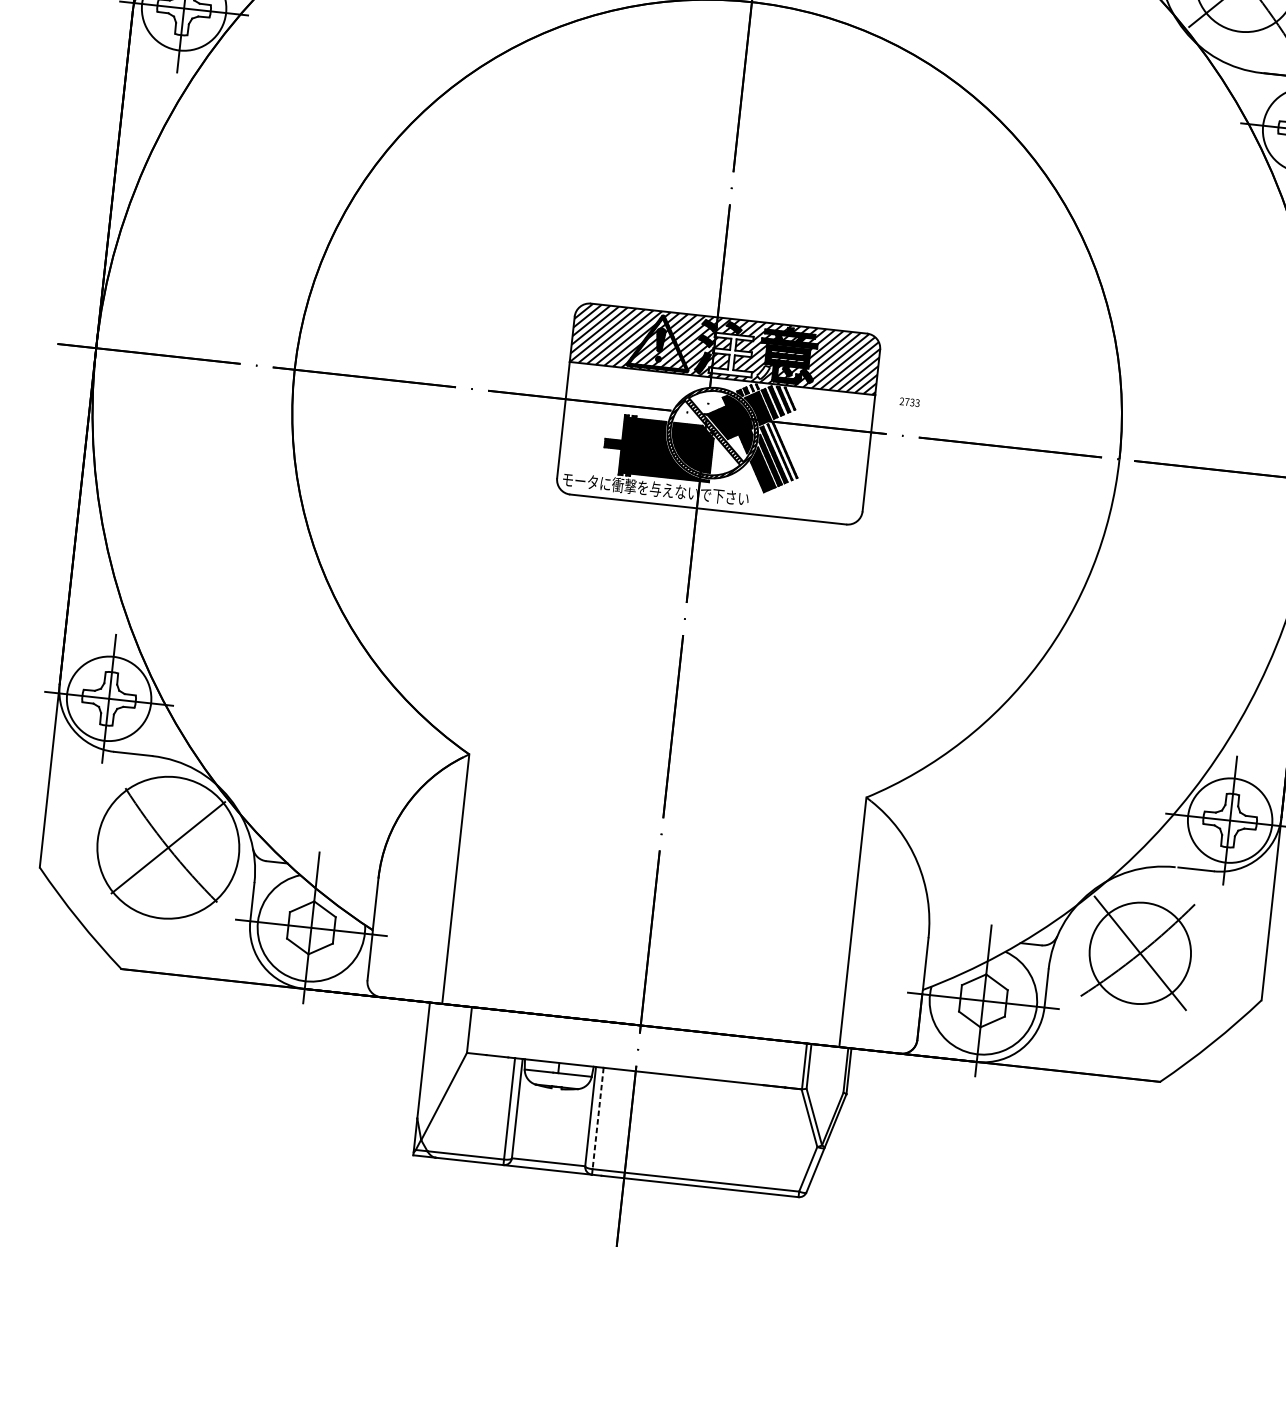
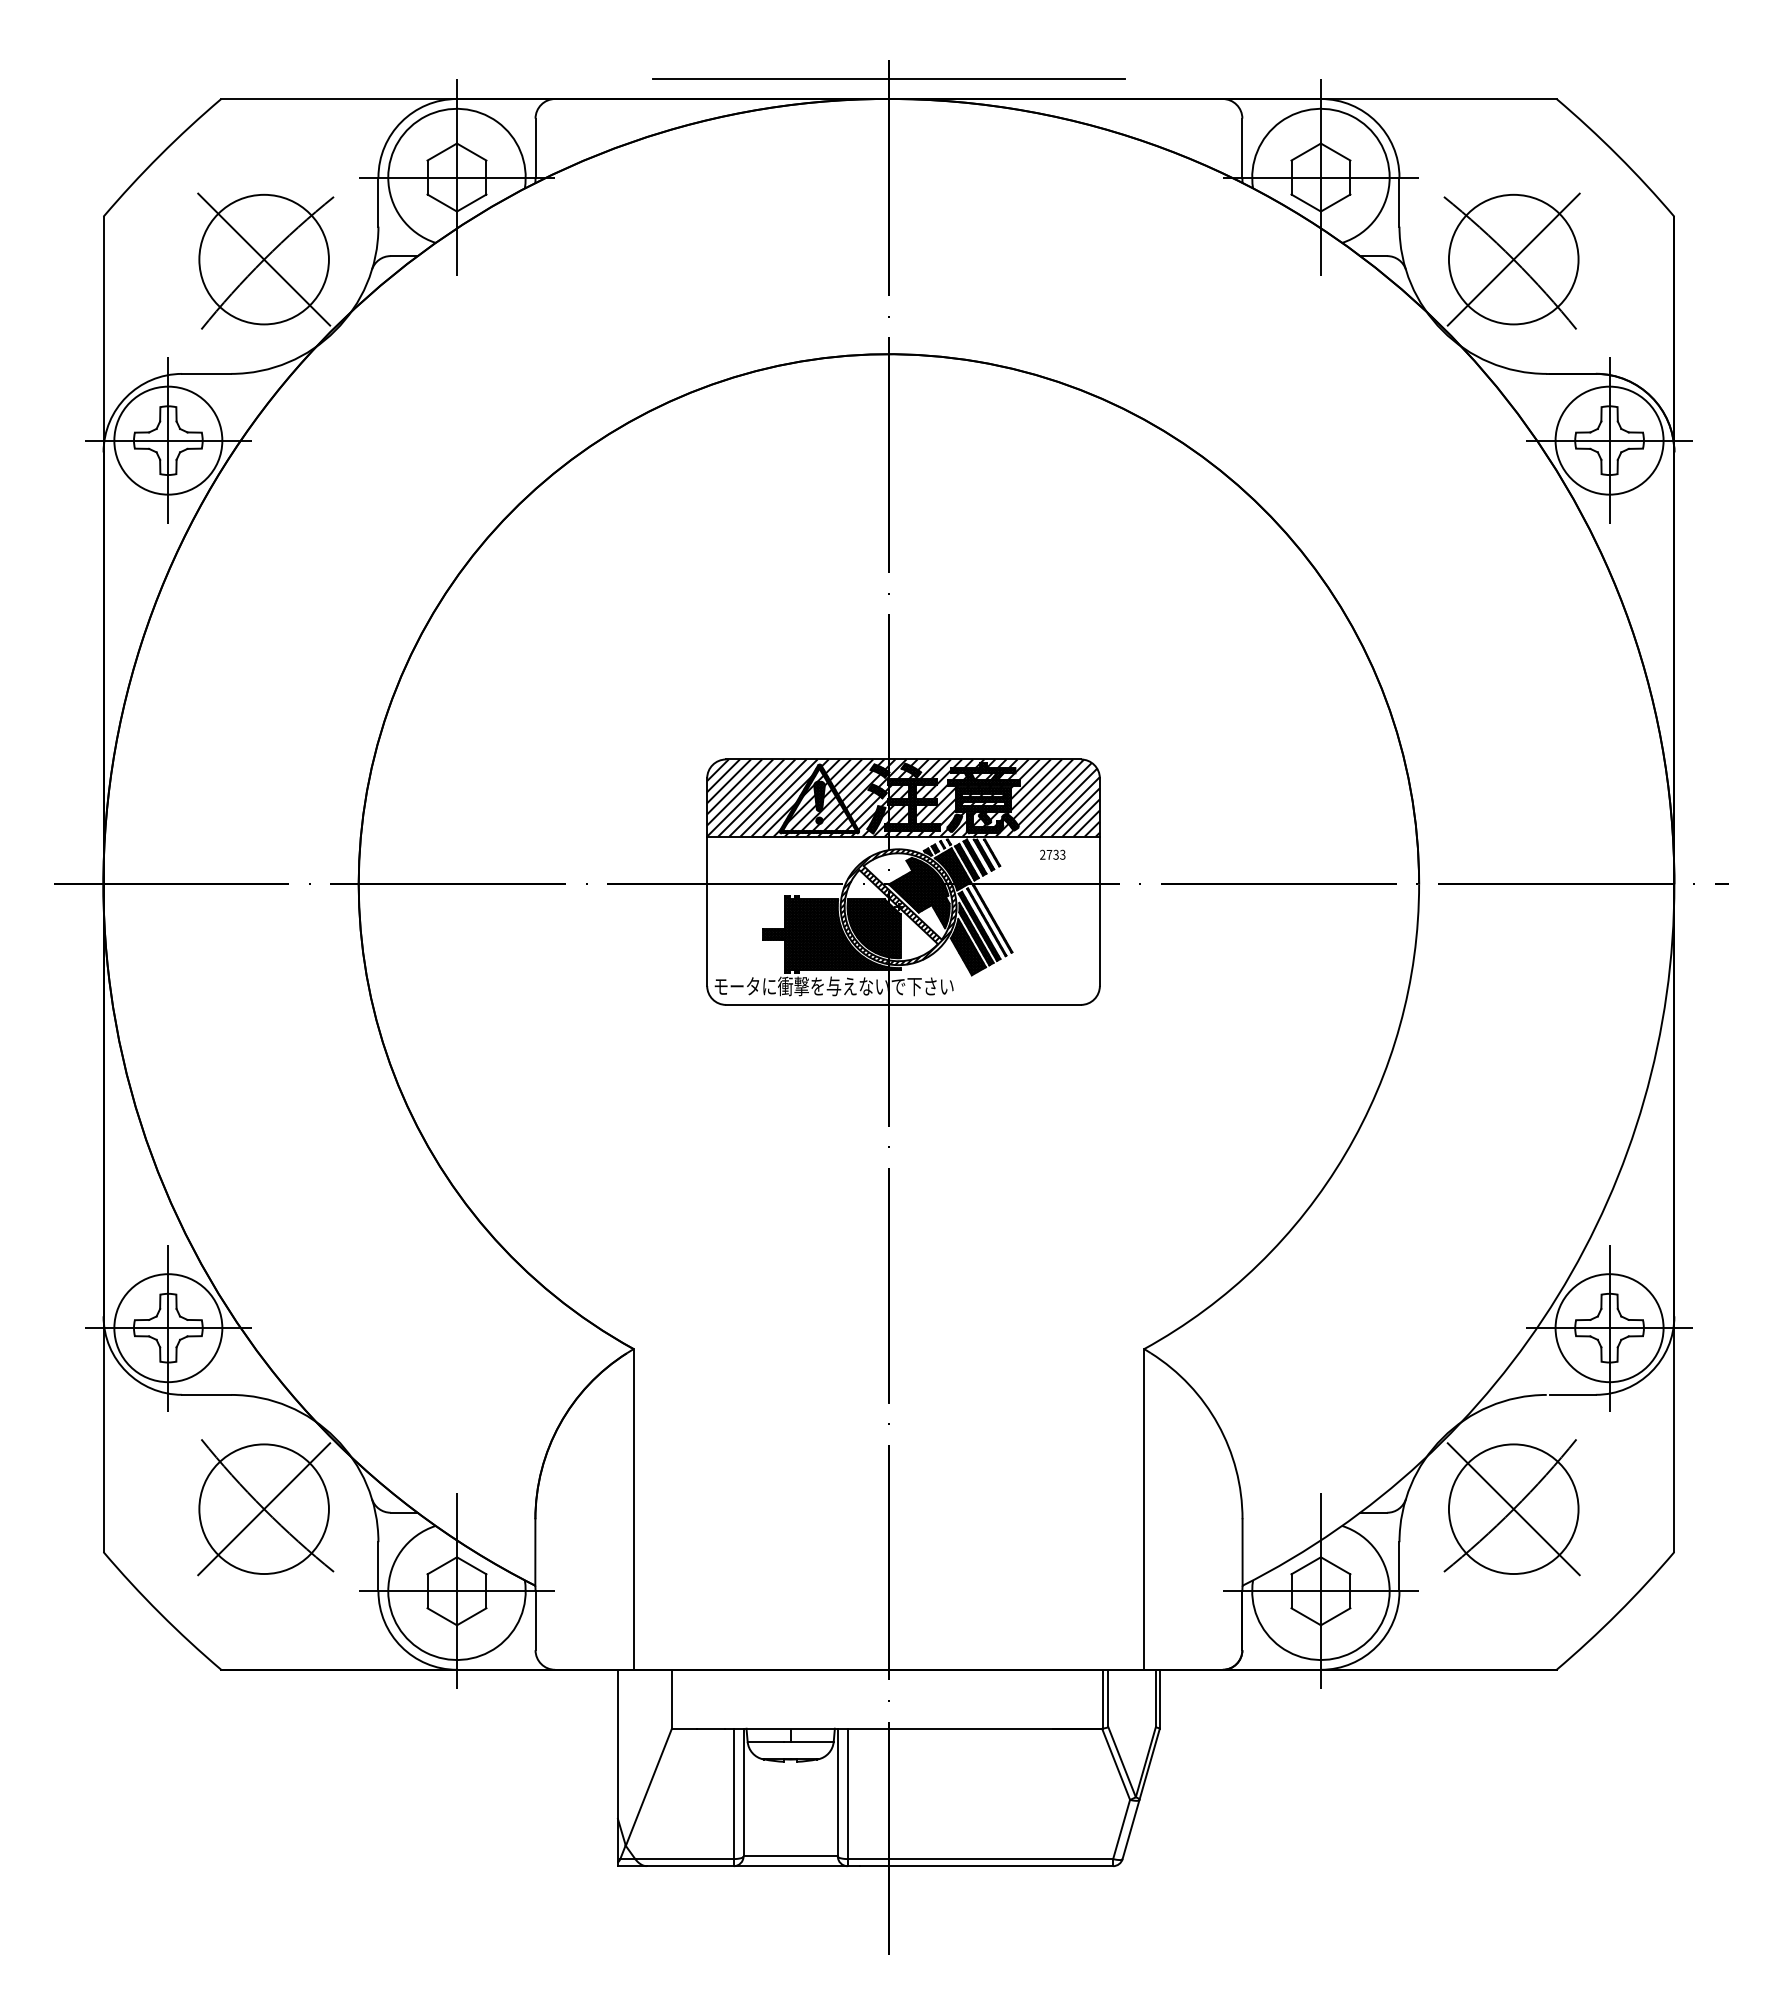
hatch: (732, 355) -> (912, 805), added
hatch: (763, 371) -> (954, 822), added
text: (909, 402) -> (1052, 854), moved
circle: (167, 847) -> (263, 1509), size x0.71
line: (597, 1118) -> (847, 1794), dashed -> solid

